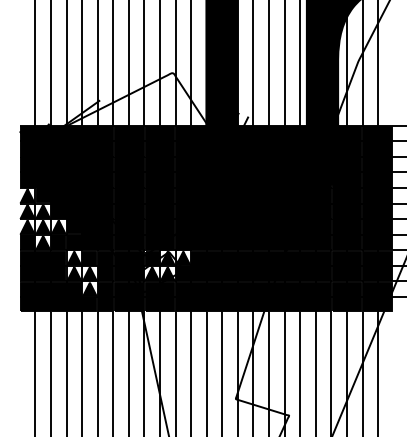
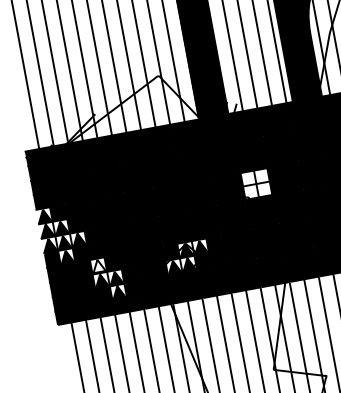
fill: (253, 203) -> (256, 183), removed
fill: (73, 257) -> (97, 265), removed

